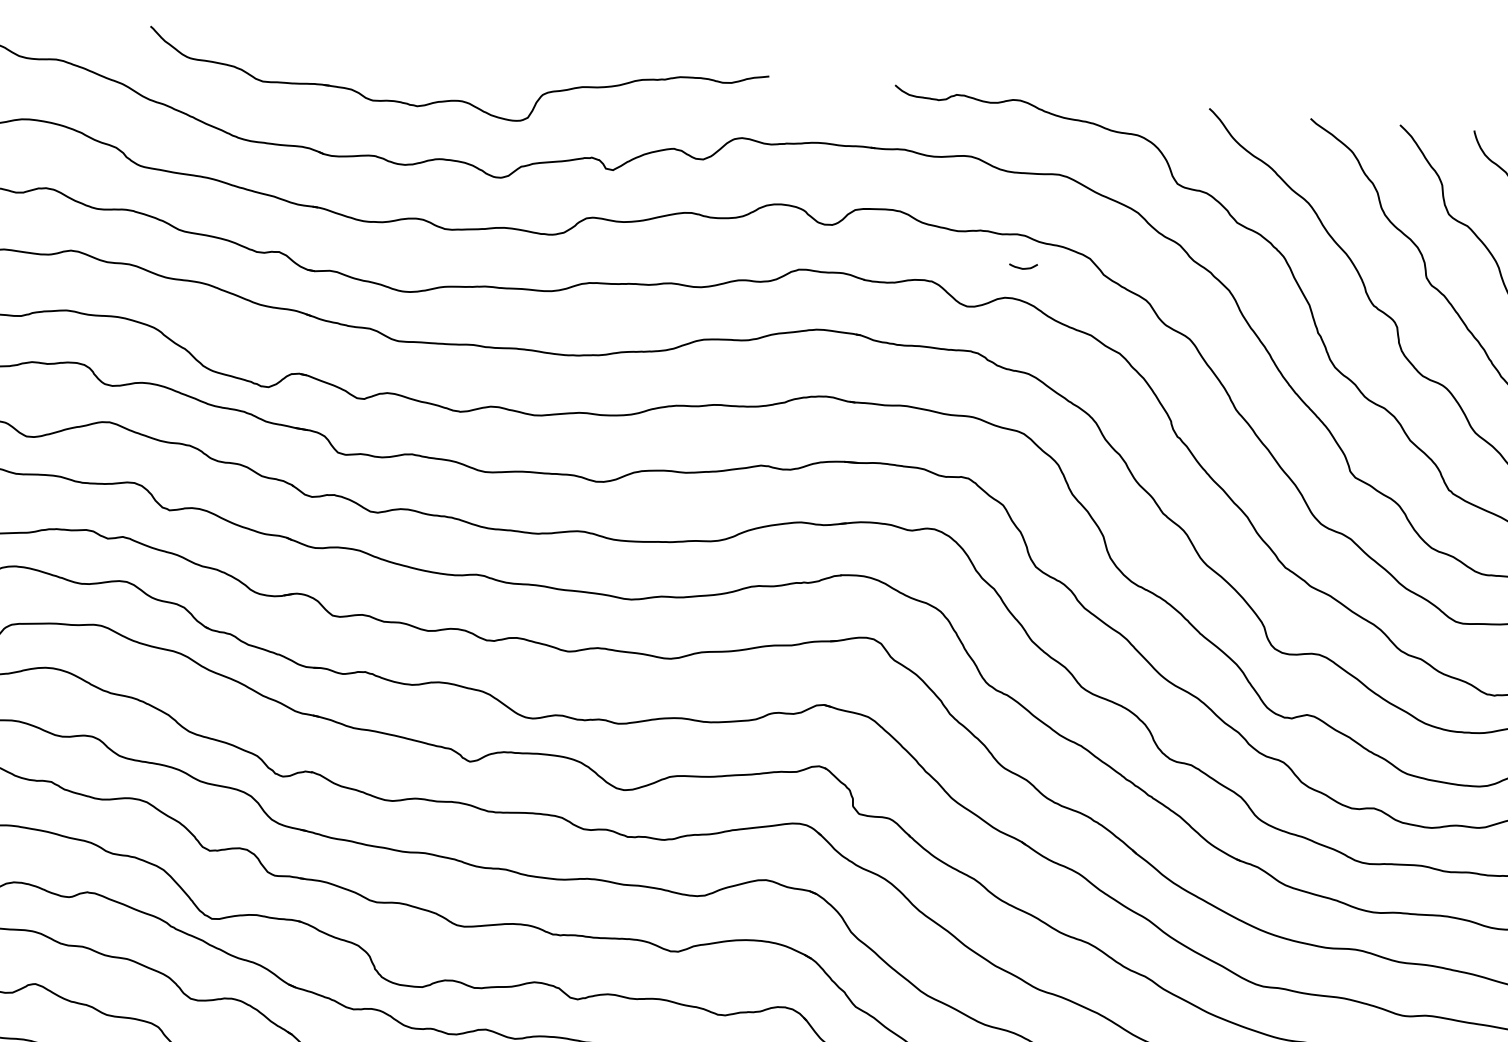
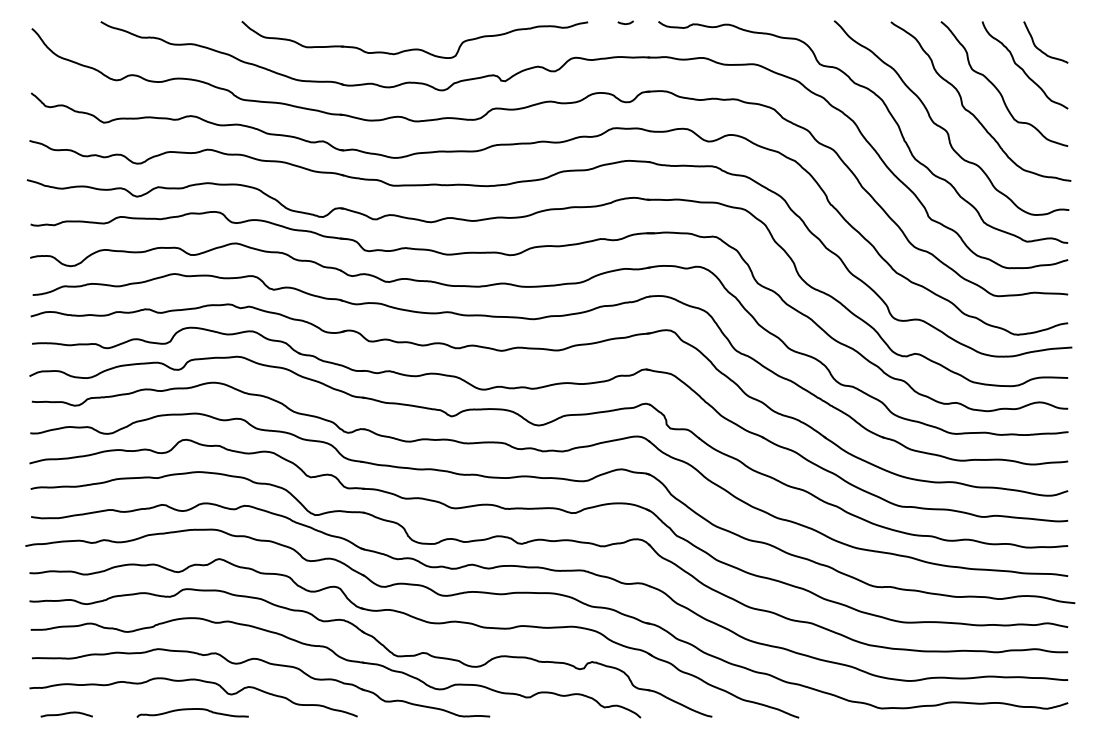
curve: (1022, 267) -> (625, 23), moved

